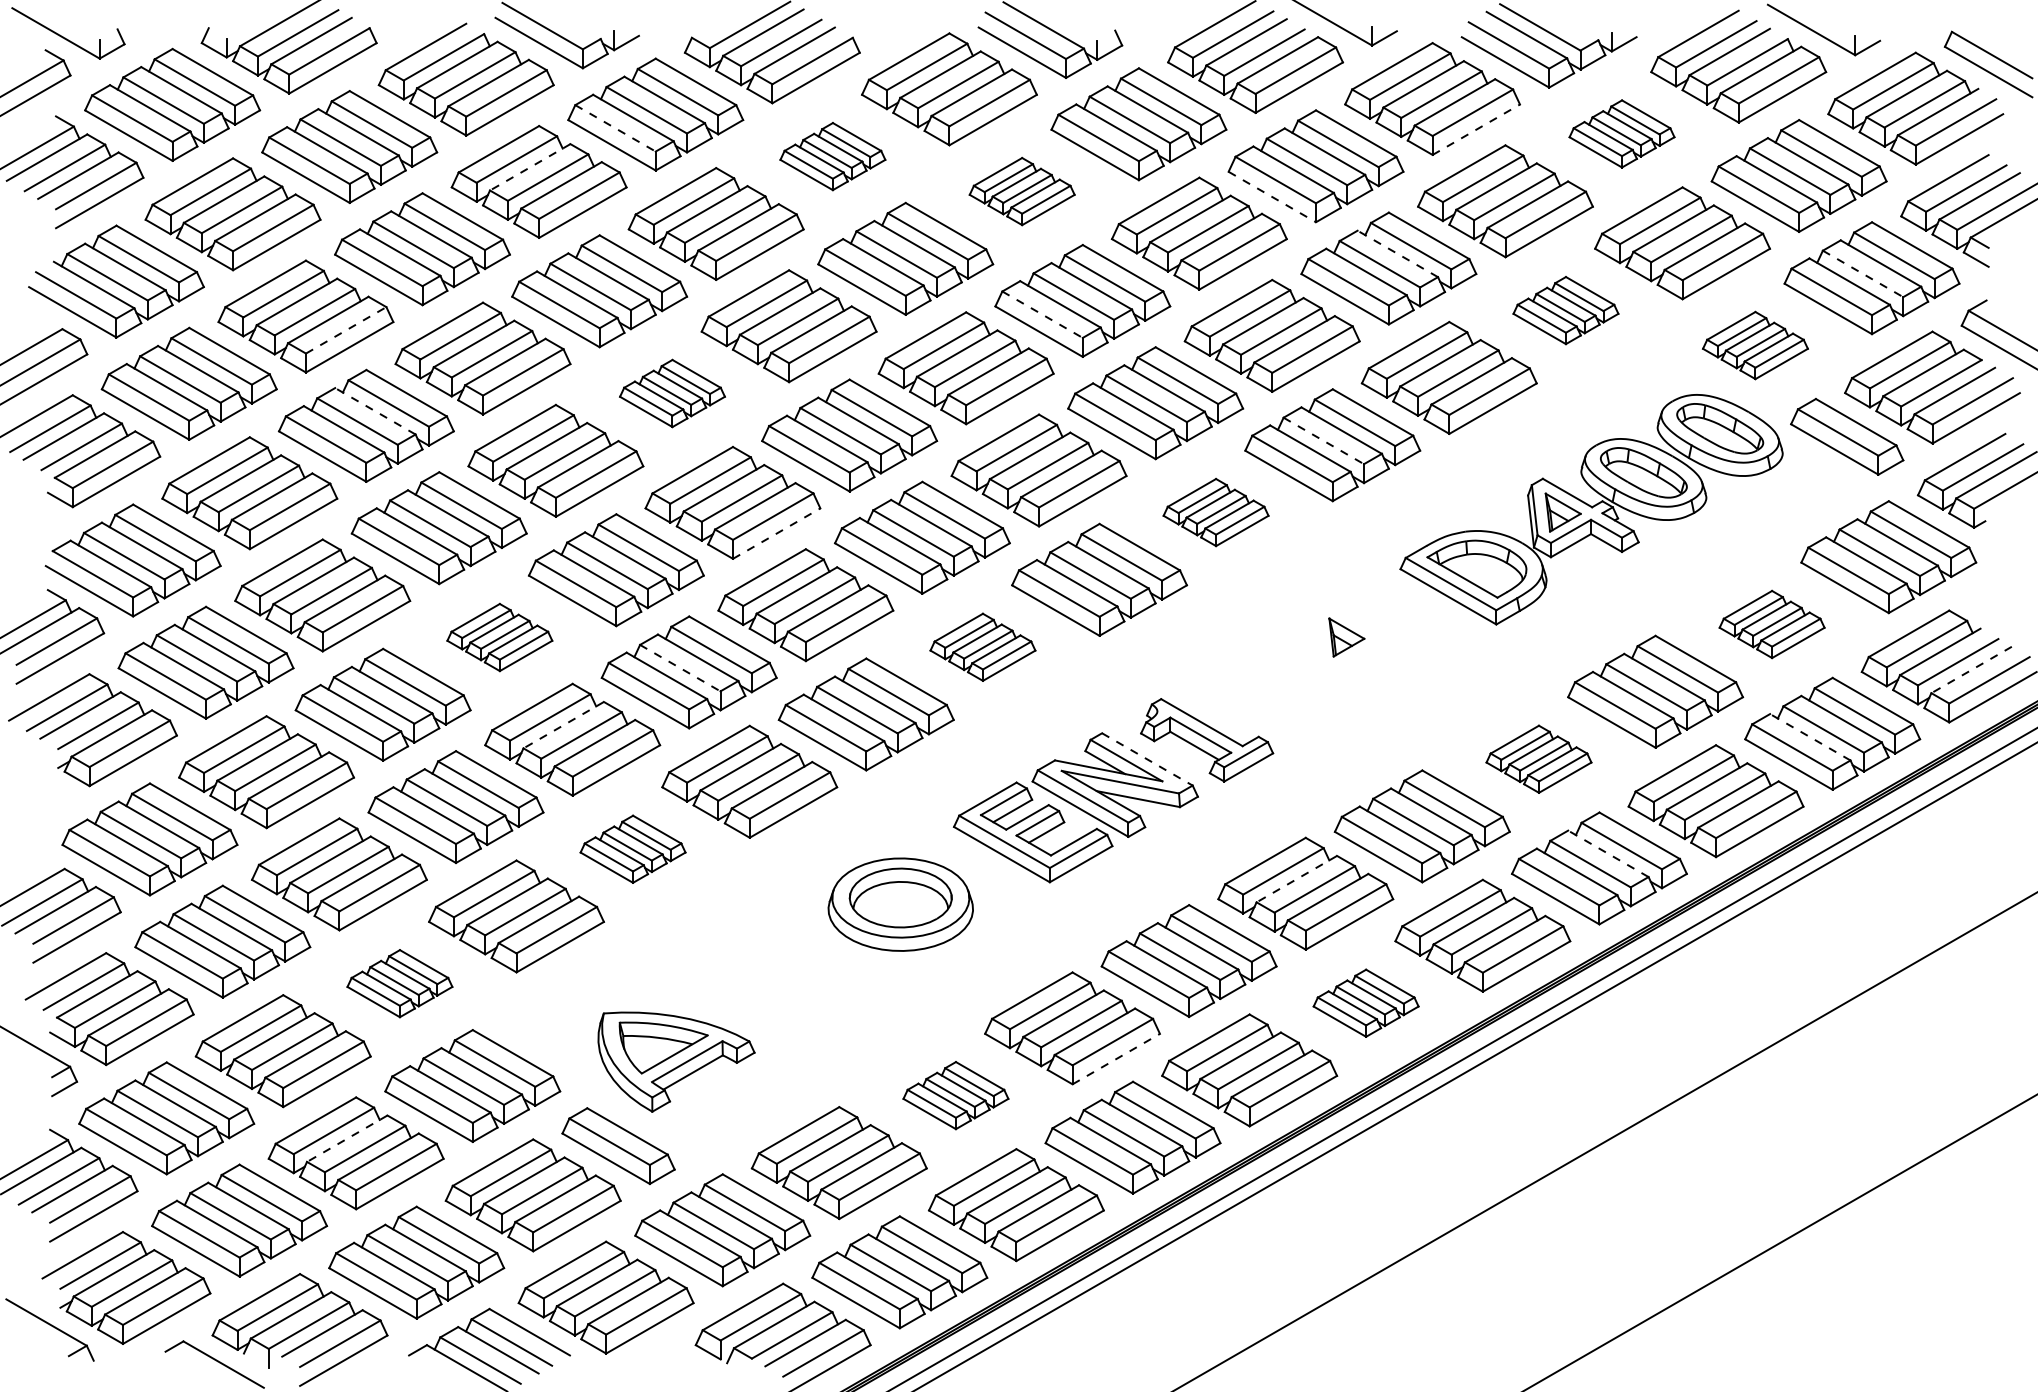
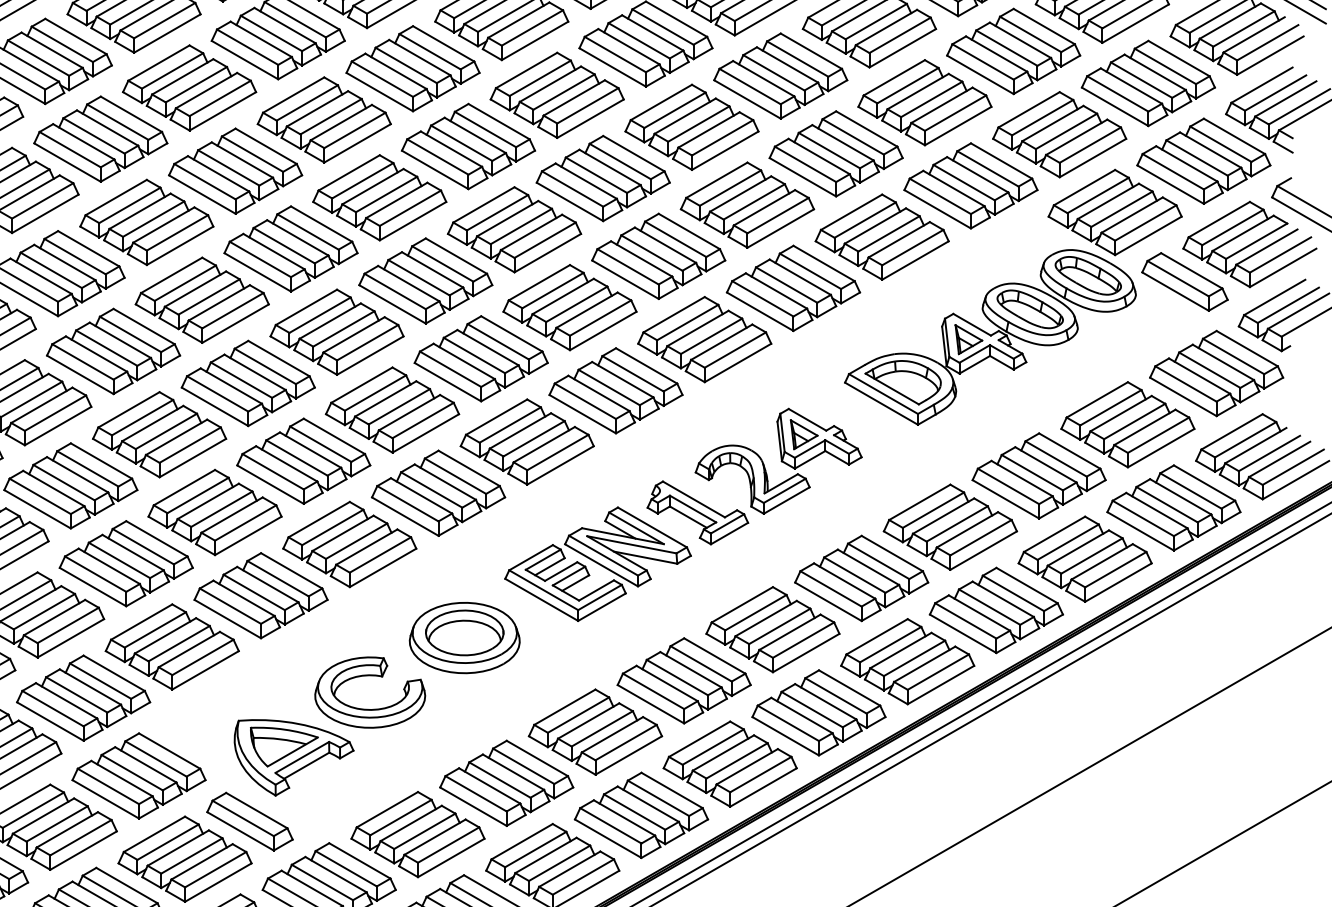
line: (615, 128) -> (247, 47), dashed -> solid
line: (1476, 129) -> (902, 48), dashed -> solid
part: (1621, 133) -> (1013, 51), size x1.67
part: (832, 156) -> (412, 68), size x1.67
line: (529, 167) -> (182, 77), dashed -> solid
part: (1021, 191) -> (556, 95), size x1.67
line: (1272, 197) -> (747, 99), dashed -> solid
line: (1397, 253) -> (842, 142), dashed -> solid
line: (1863, 274) -> (1197, 158), dashed -> solid
part: (1565, 310) -> (970, 185), size x1.67
line: (1043, 314) -> (573, 188), dashed -> solid
line: (346, 330) -> (42, 201), dashed -> solid
part: (1755, 345) -> (1115, 212), size x1.67
part: (672, 393) -> (291, 248), size x1.67
line: (374, 411) -> (64, 262), dashed -> solid
line: (1324, 441) -> (787, 285), dashed -> solid
part: (1215, 512) -> (704, 339), size x1.67
line: (777, 533) -> (370, 355), dashed -> solid
part: (1771, 624) -> (1127, 424), size x1.67
part: (499, 637) -> (159, 434), size x1.67
part: (982, 647) -> (526, 442), size x1.67
line: (680, 668) -> (297, 458), dashed -> solid
line: (1971, 670) -> (1279, 459), dashed -> solid
part: (1313, 672) -> (778, 461), added
line: (563, 725) -> (208, 501), dashed -> solid
line: (1809, 737) -> (1156, 510), dashed -> solid
line: (1147, 759) -> (652, 527), dashed -> solid
part: (1538, 759) -> (950, 527), size x1.67
part: (632, 849) -> (260, 596), size x1.67
line: (1607, 853) -> (1002, 599), dashed -> solid
line: (1296, 879) -> (765, 618), dashed -> solid
part: (776, 954) -> (370, 675), added
part: (399, 983) -> (83, 697), size x1.67
part: (1365, 1003) -> (818, 713), size x1.67
line: (1116, 1058) -> (628, 755), dashed -> solid
part: (955, 1095) -> (506, 783), size x1.67
line: (346, 1138) -> (42, 815), dashed -> solid

